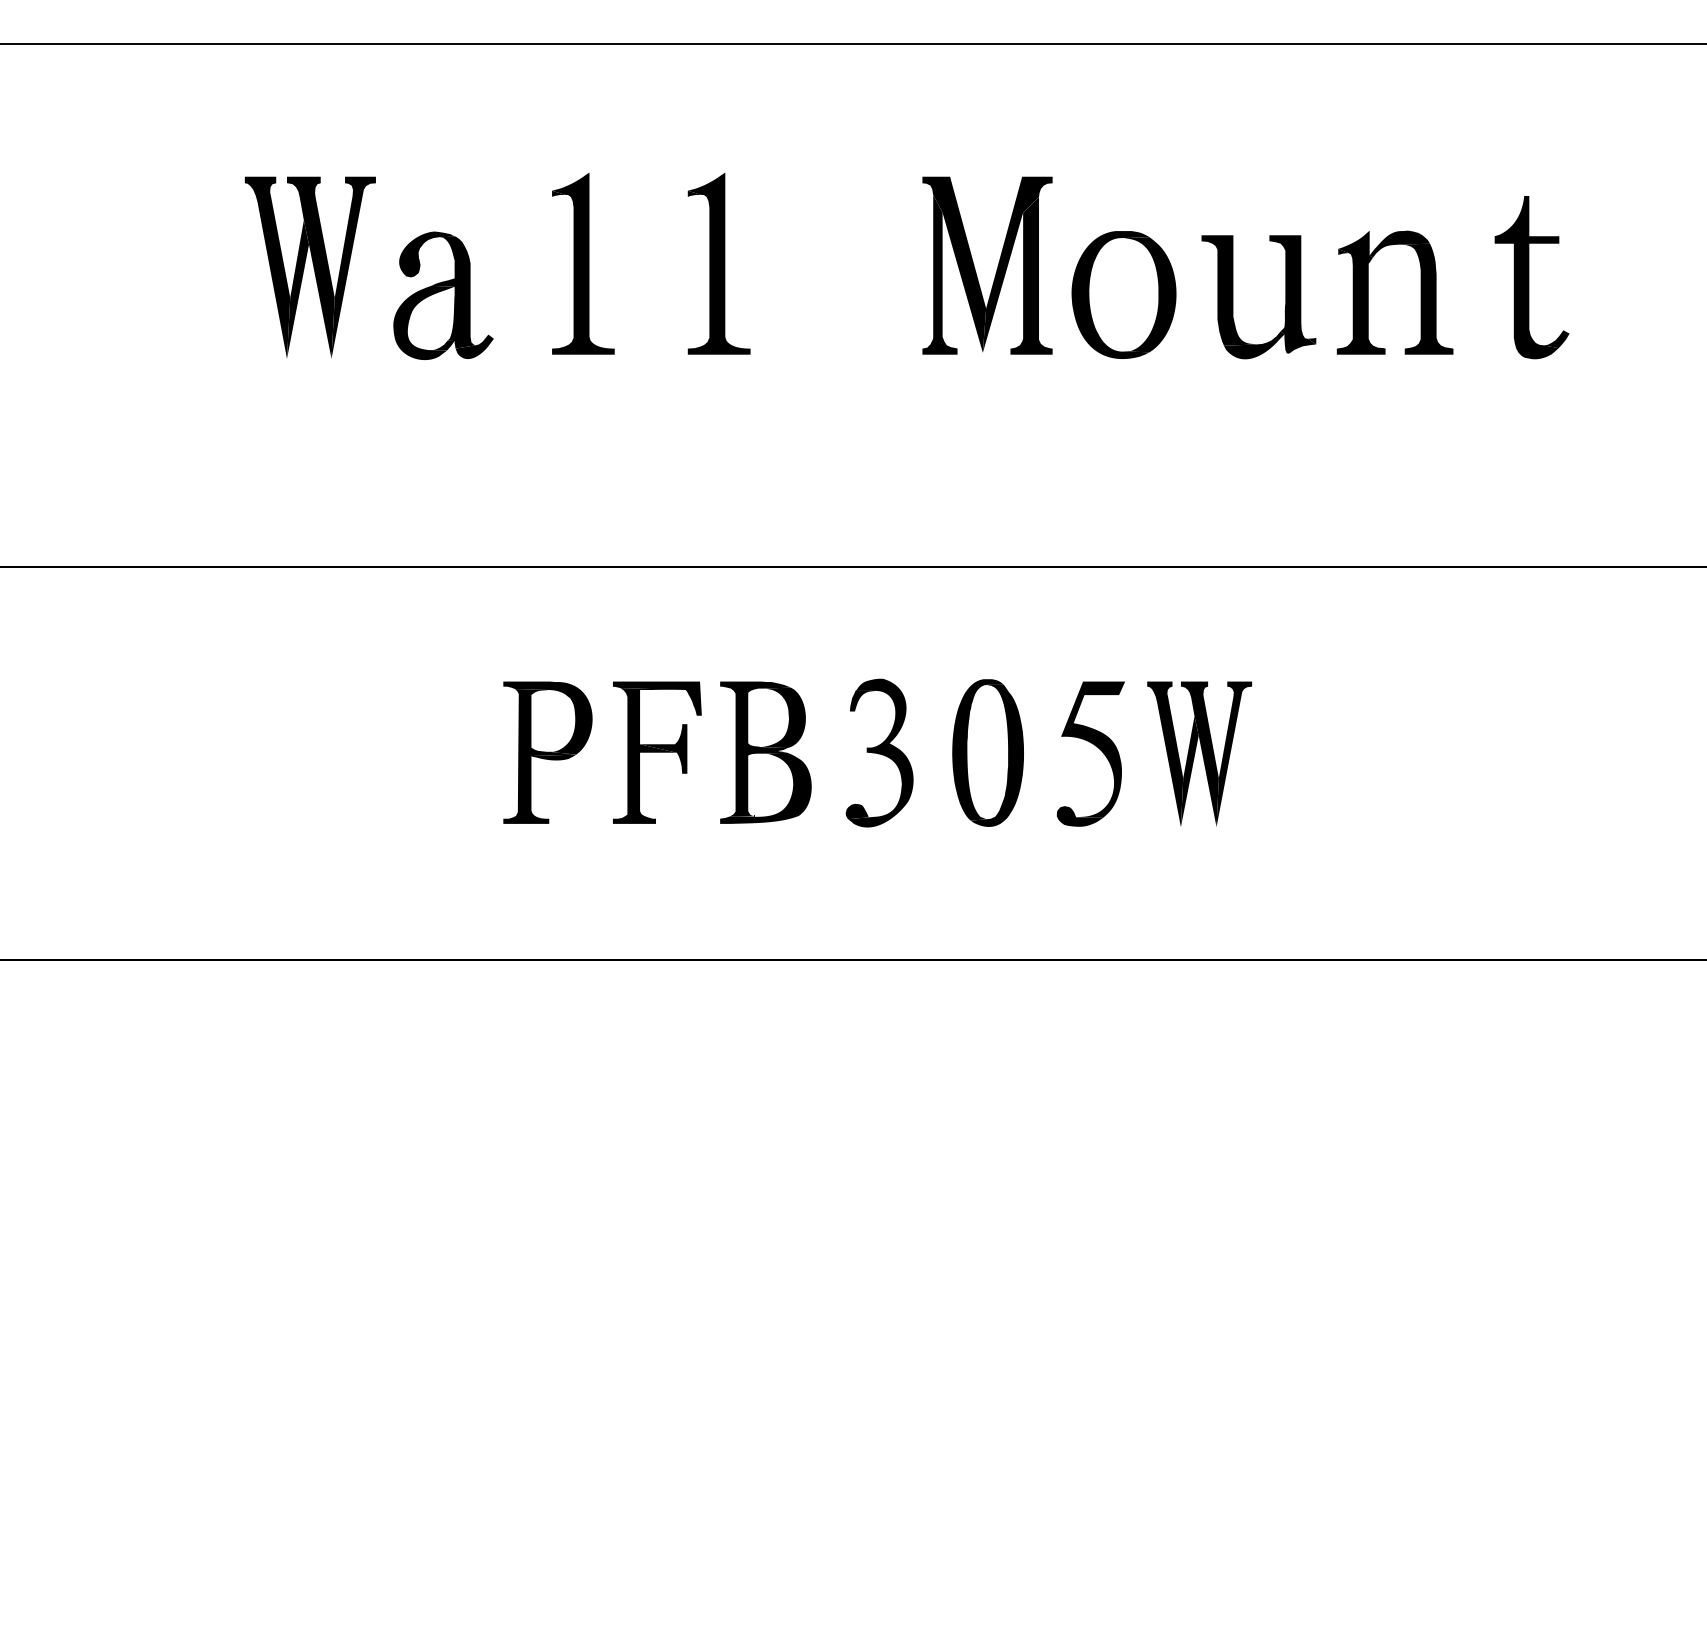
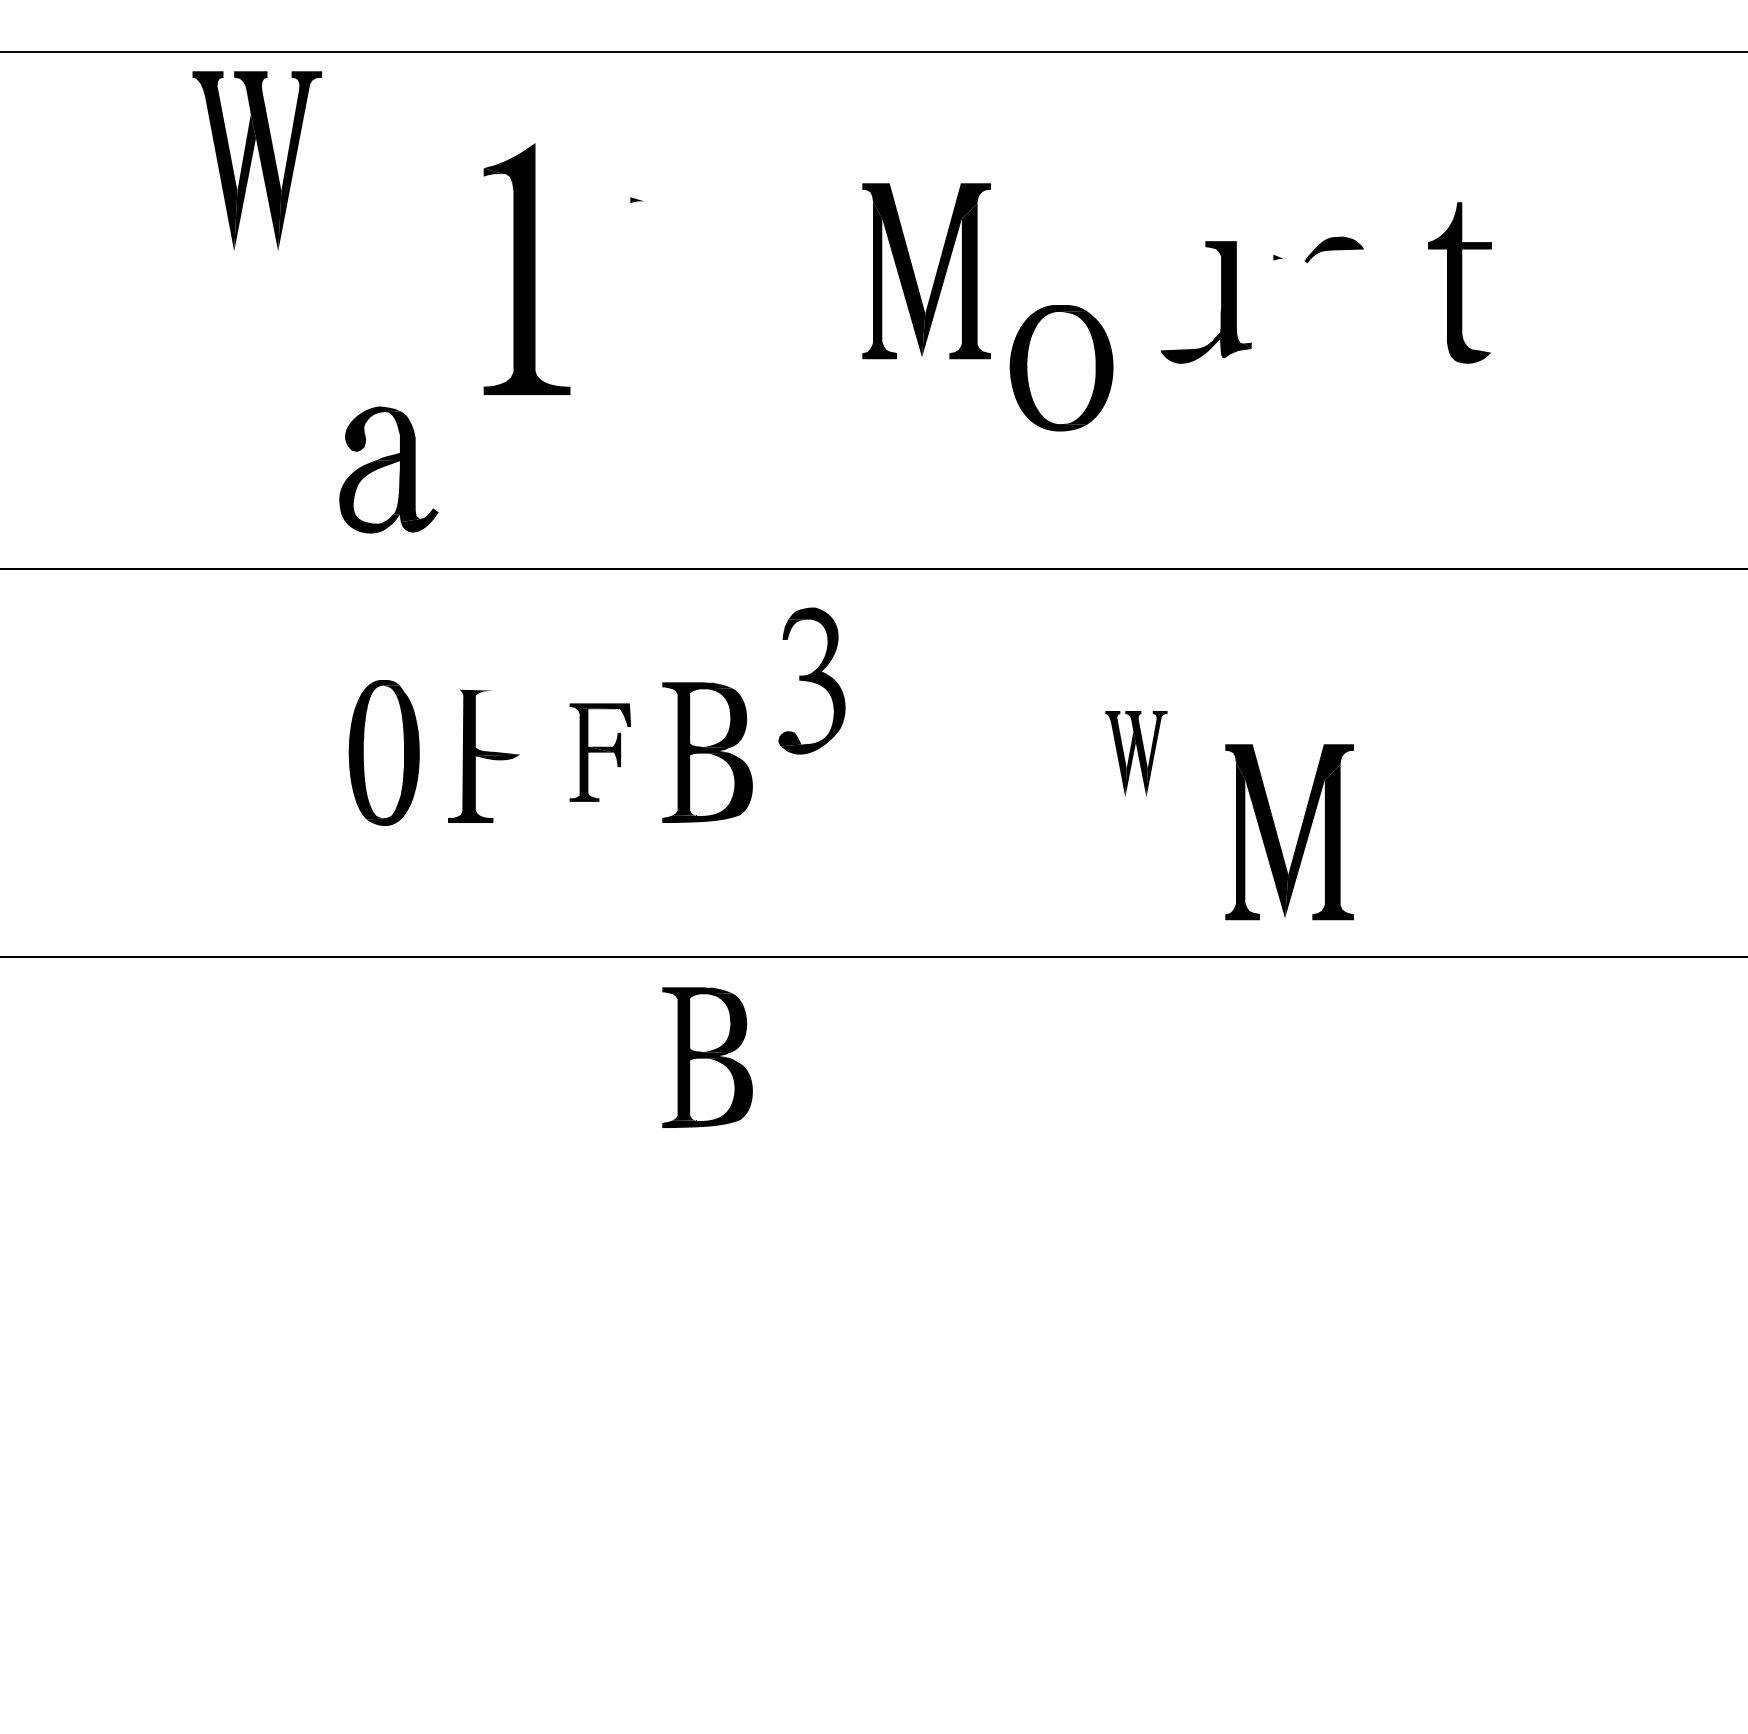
part: (583, 263) -> (527, 269), size x1.4
fill: (719, 263) -> (661, 269), removed
part: (310, 266) -> (257, 160), moved
fill: (1229, 290) -> (1165, 295), removed
fill: (1360, 292) -> (1295, 297), removed
part: (443, 295) -> (388, 469), moved
part: (1123, 295) -> (1061, 368), moved
fill: (1426, 299) -> (1360, 304), removed
fill: (1556, 338) -> (1489, 343), removed
fill: (548, 718) -> (492, 718), removed
part: (1096, 747) -> (1034, 747), removed
part: (657, 752) -> (600, 752), size x0.7
part: (879, 752) -> (811, 680), moved
part: (987, 752) -> (383, 752), moved
part: (1199, 753) -> (1136, 753), size x0.6
part: (1363, 837) -> (1298, 836), added
part: (765, 1061) -> (707, 1057), added

